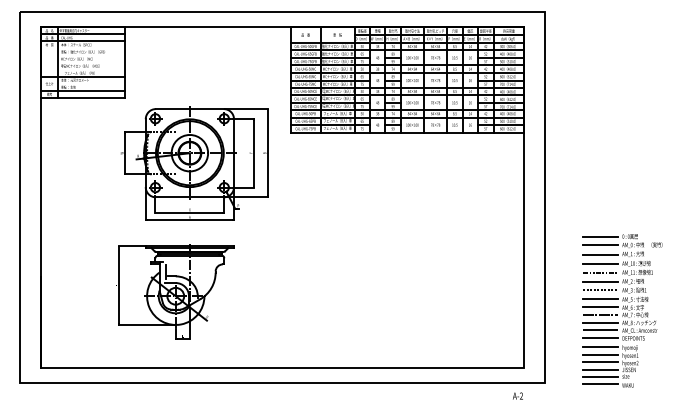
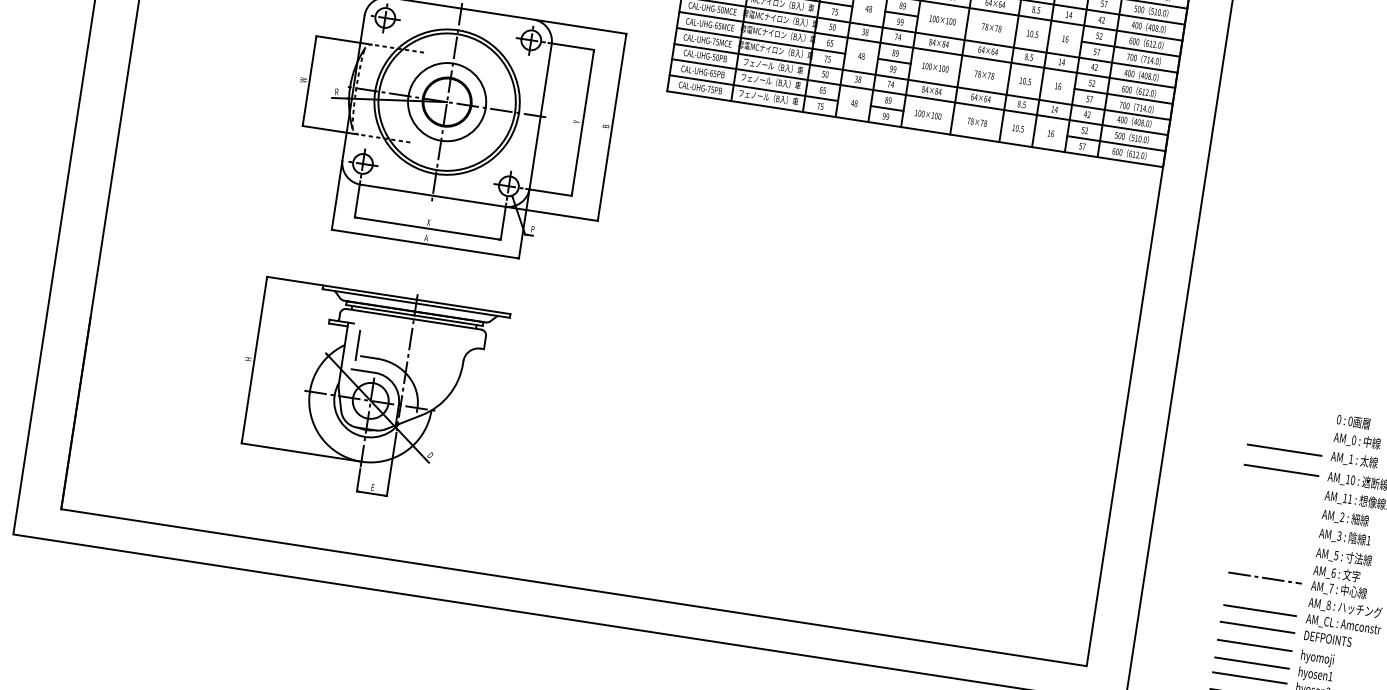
line: (600, 237) -> (1290, 414), removed
line: (600, 245) -> (1287, 431), removed
line: (600, 273) -> (1278, 490), removed
line: (600, 281) -> (1276, 507), removed
line: (600, 289) -> (1273, 524), removed
line: (600, 299) -> (1270, 545), removed
line: (600, 307) -> (1267, 562), removed
line: (600, 323) -> (1262, 596), removed

